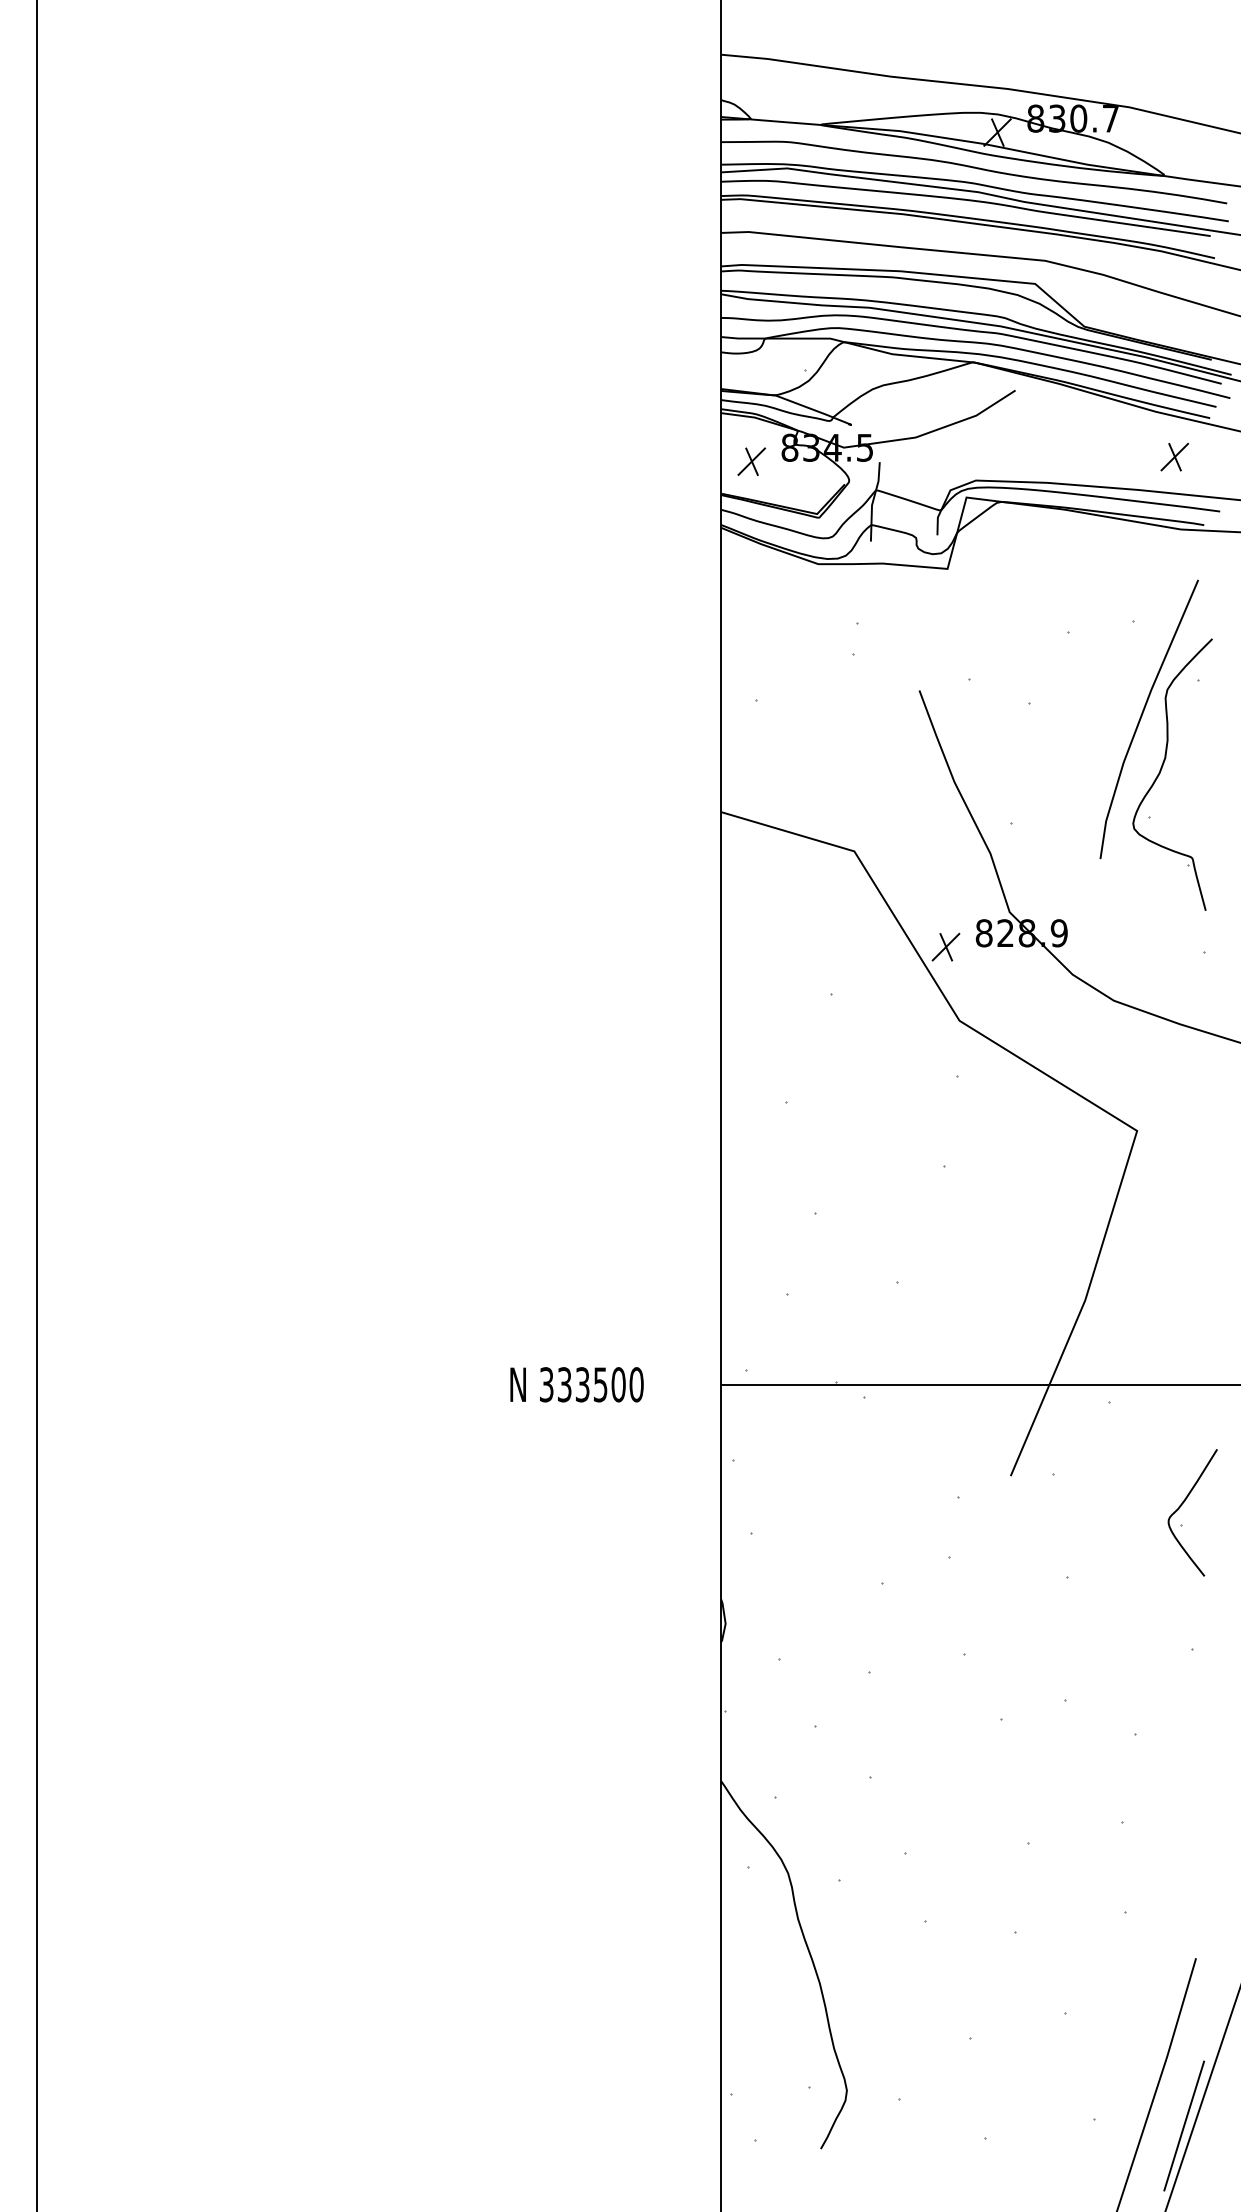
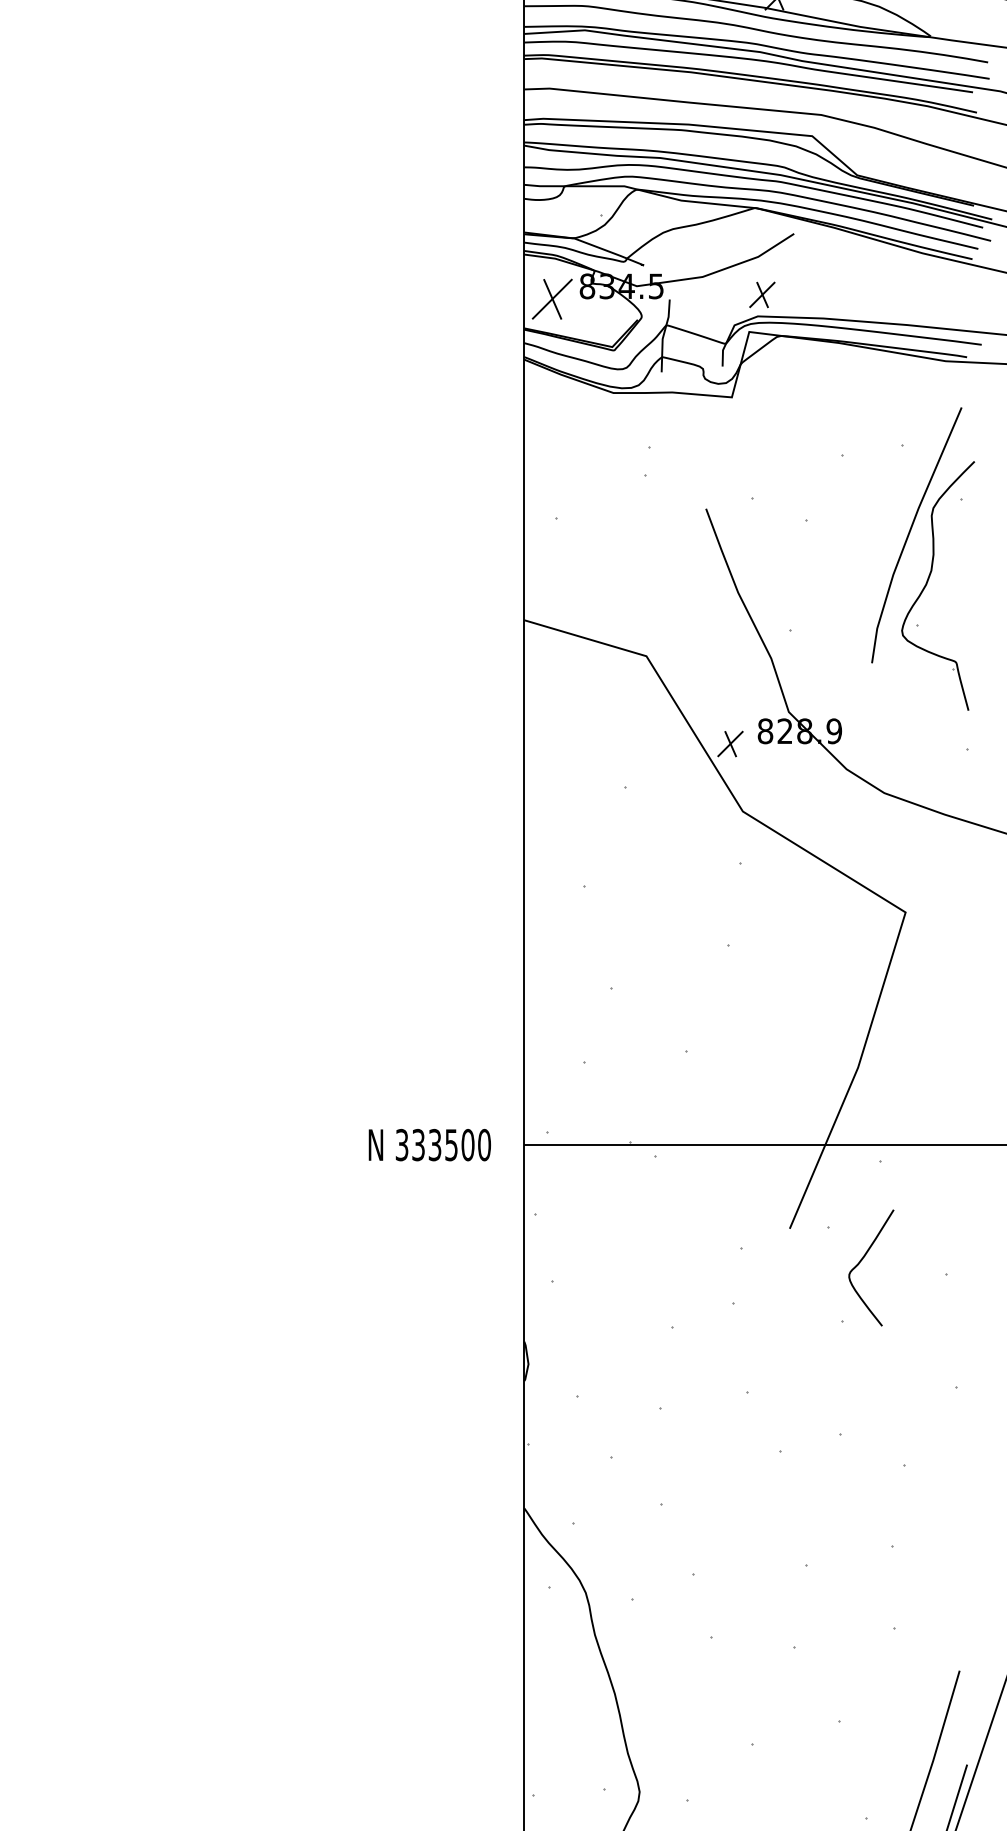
part: (1174, 457) -> (762, 295), moved
part: (751, 461) -> (552, 298), size x1.6
text: (576, 1384) -> (429, 1144), moved
curve: (1182, 1505) -> (861, 1261), moved

